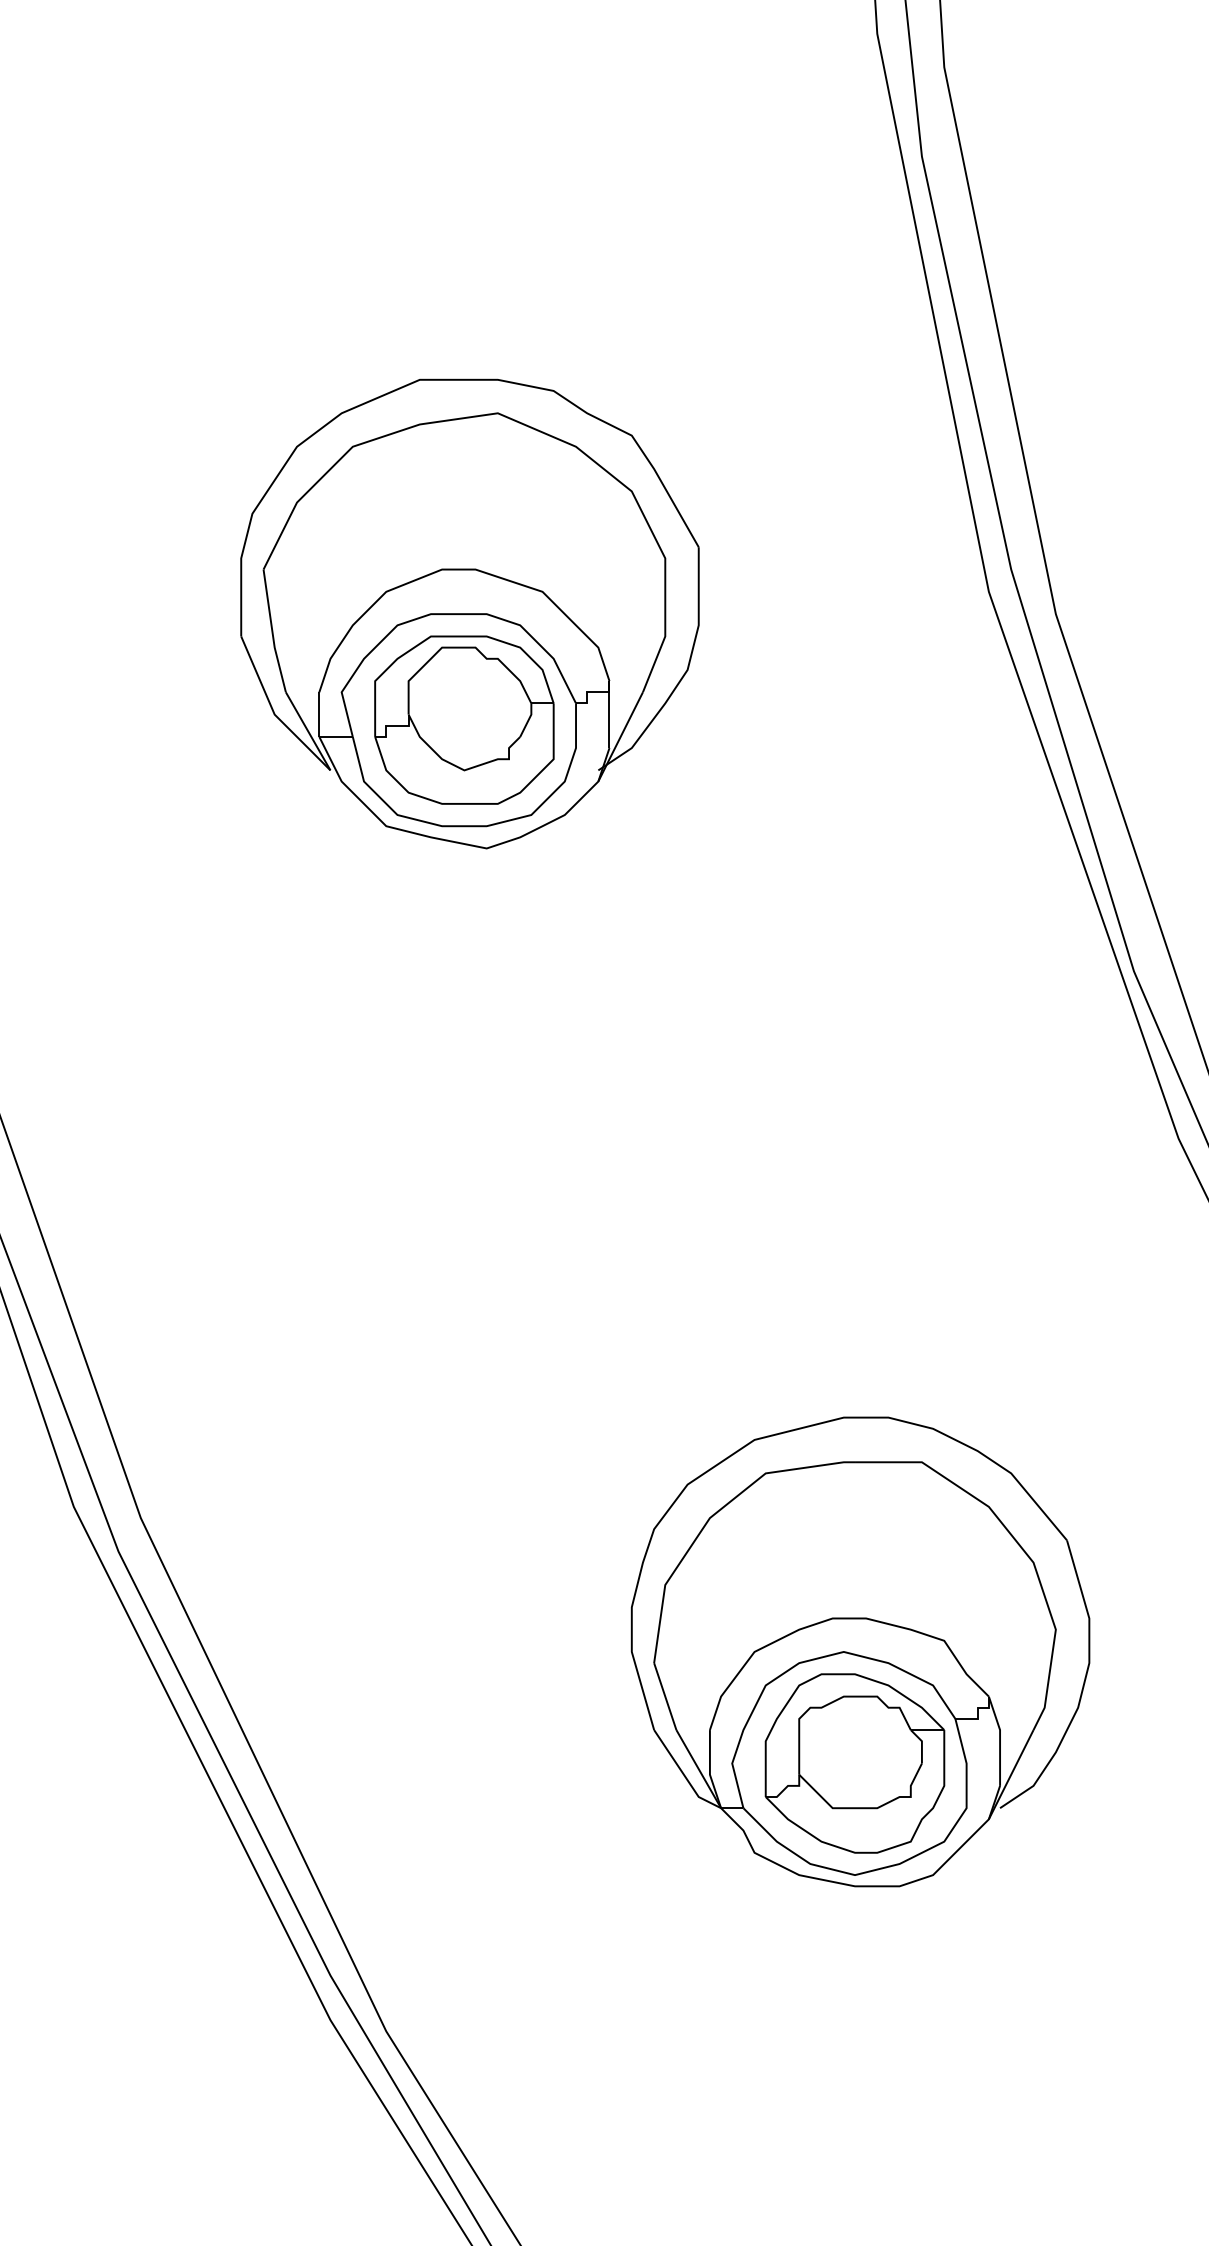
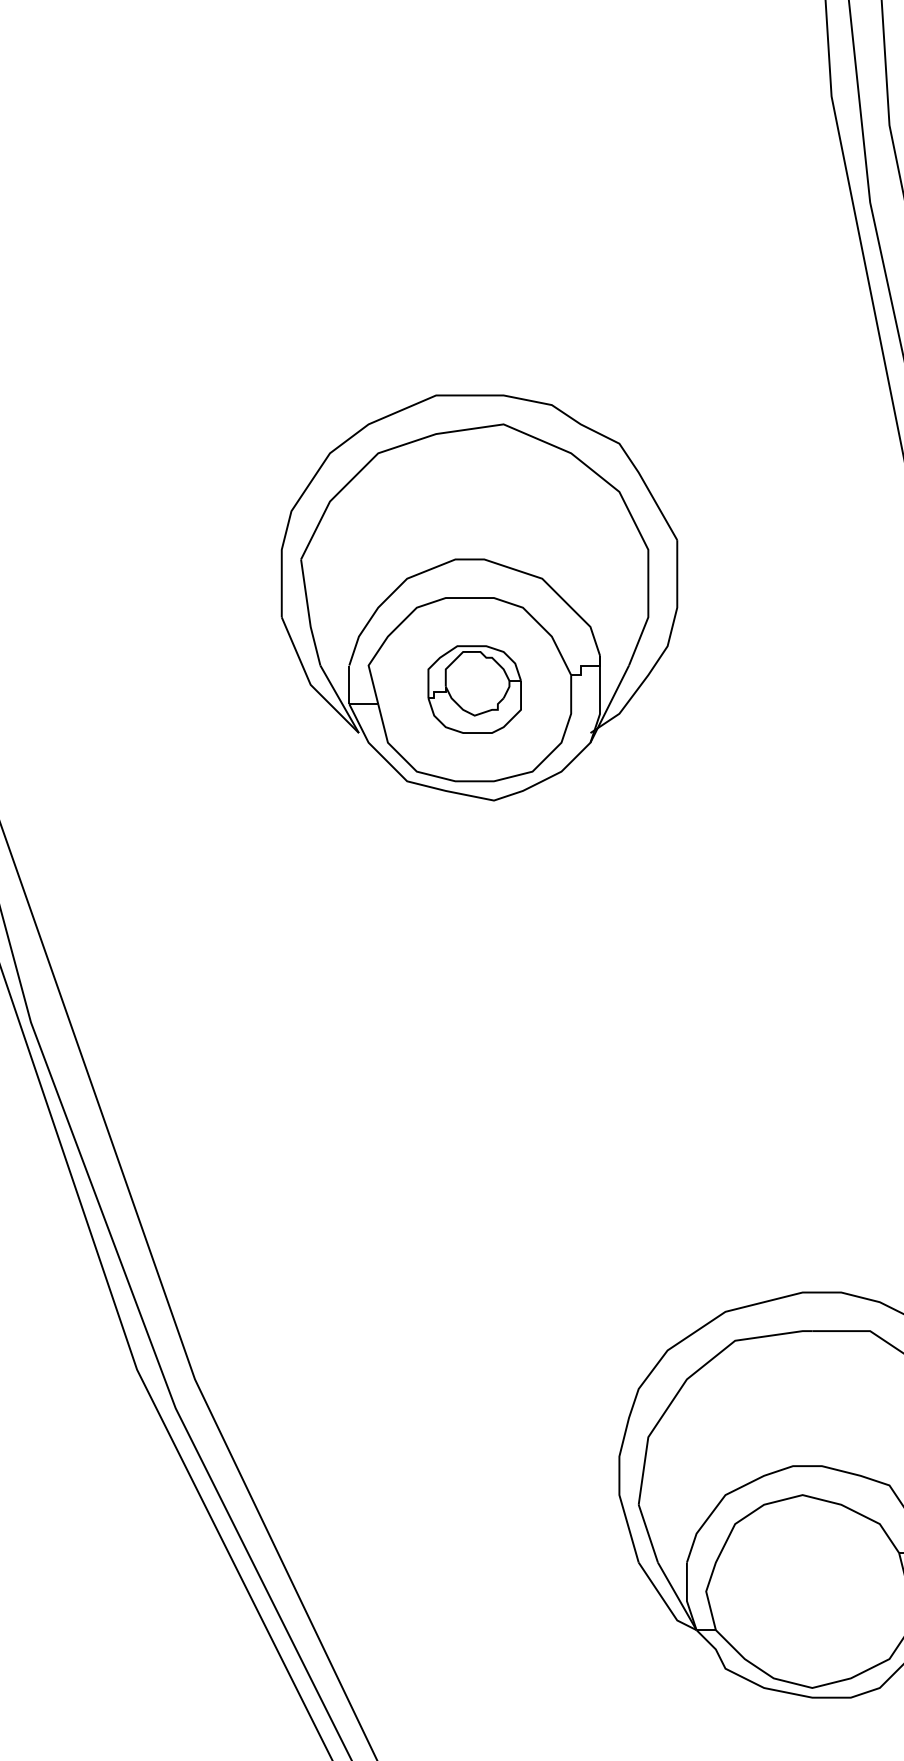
part: (464, 719) -> (474, 689), size x0.6
part: (854, 1763) -> (811, 1591), removed

